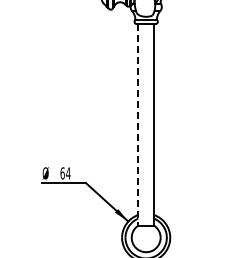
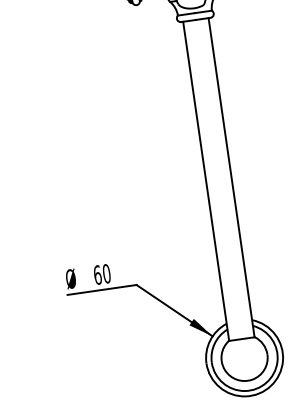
line: (138, 125) -> (206, 182), dashed -> solid
text: (68, 173) -> (107, 273), 64 -> 60

